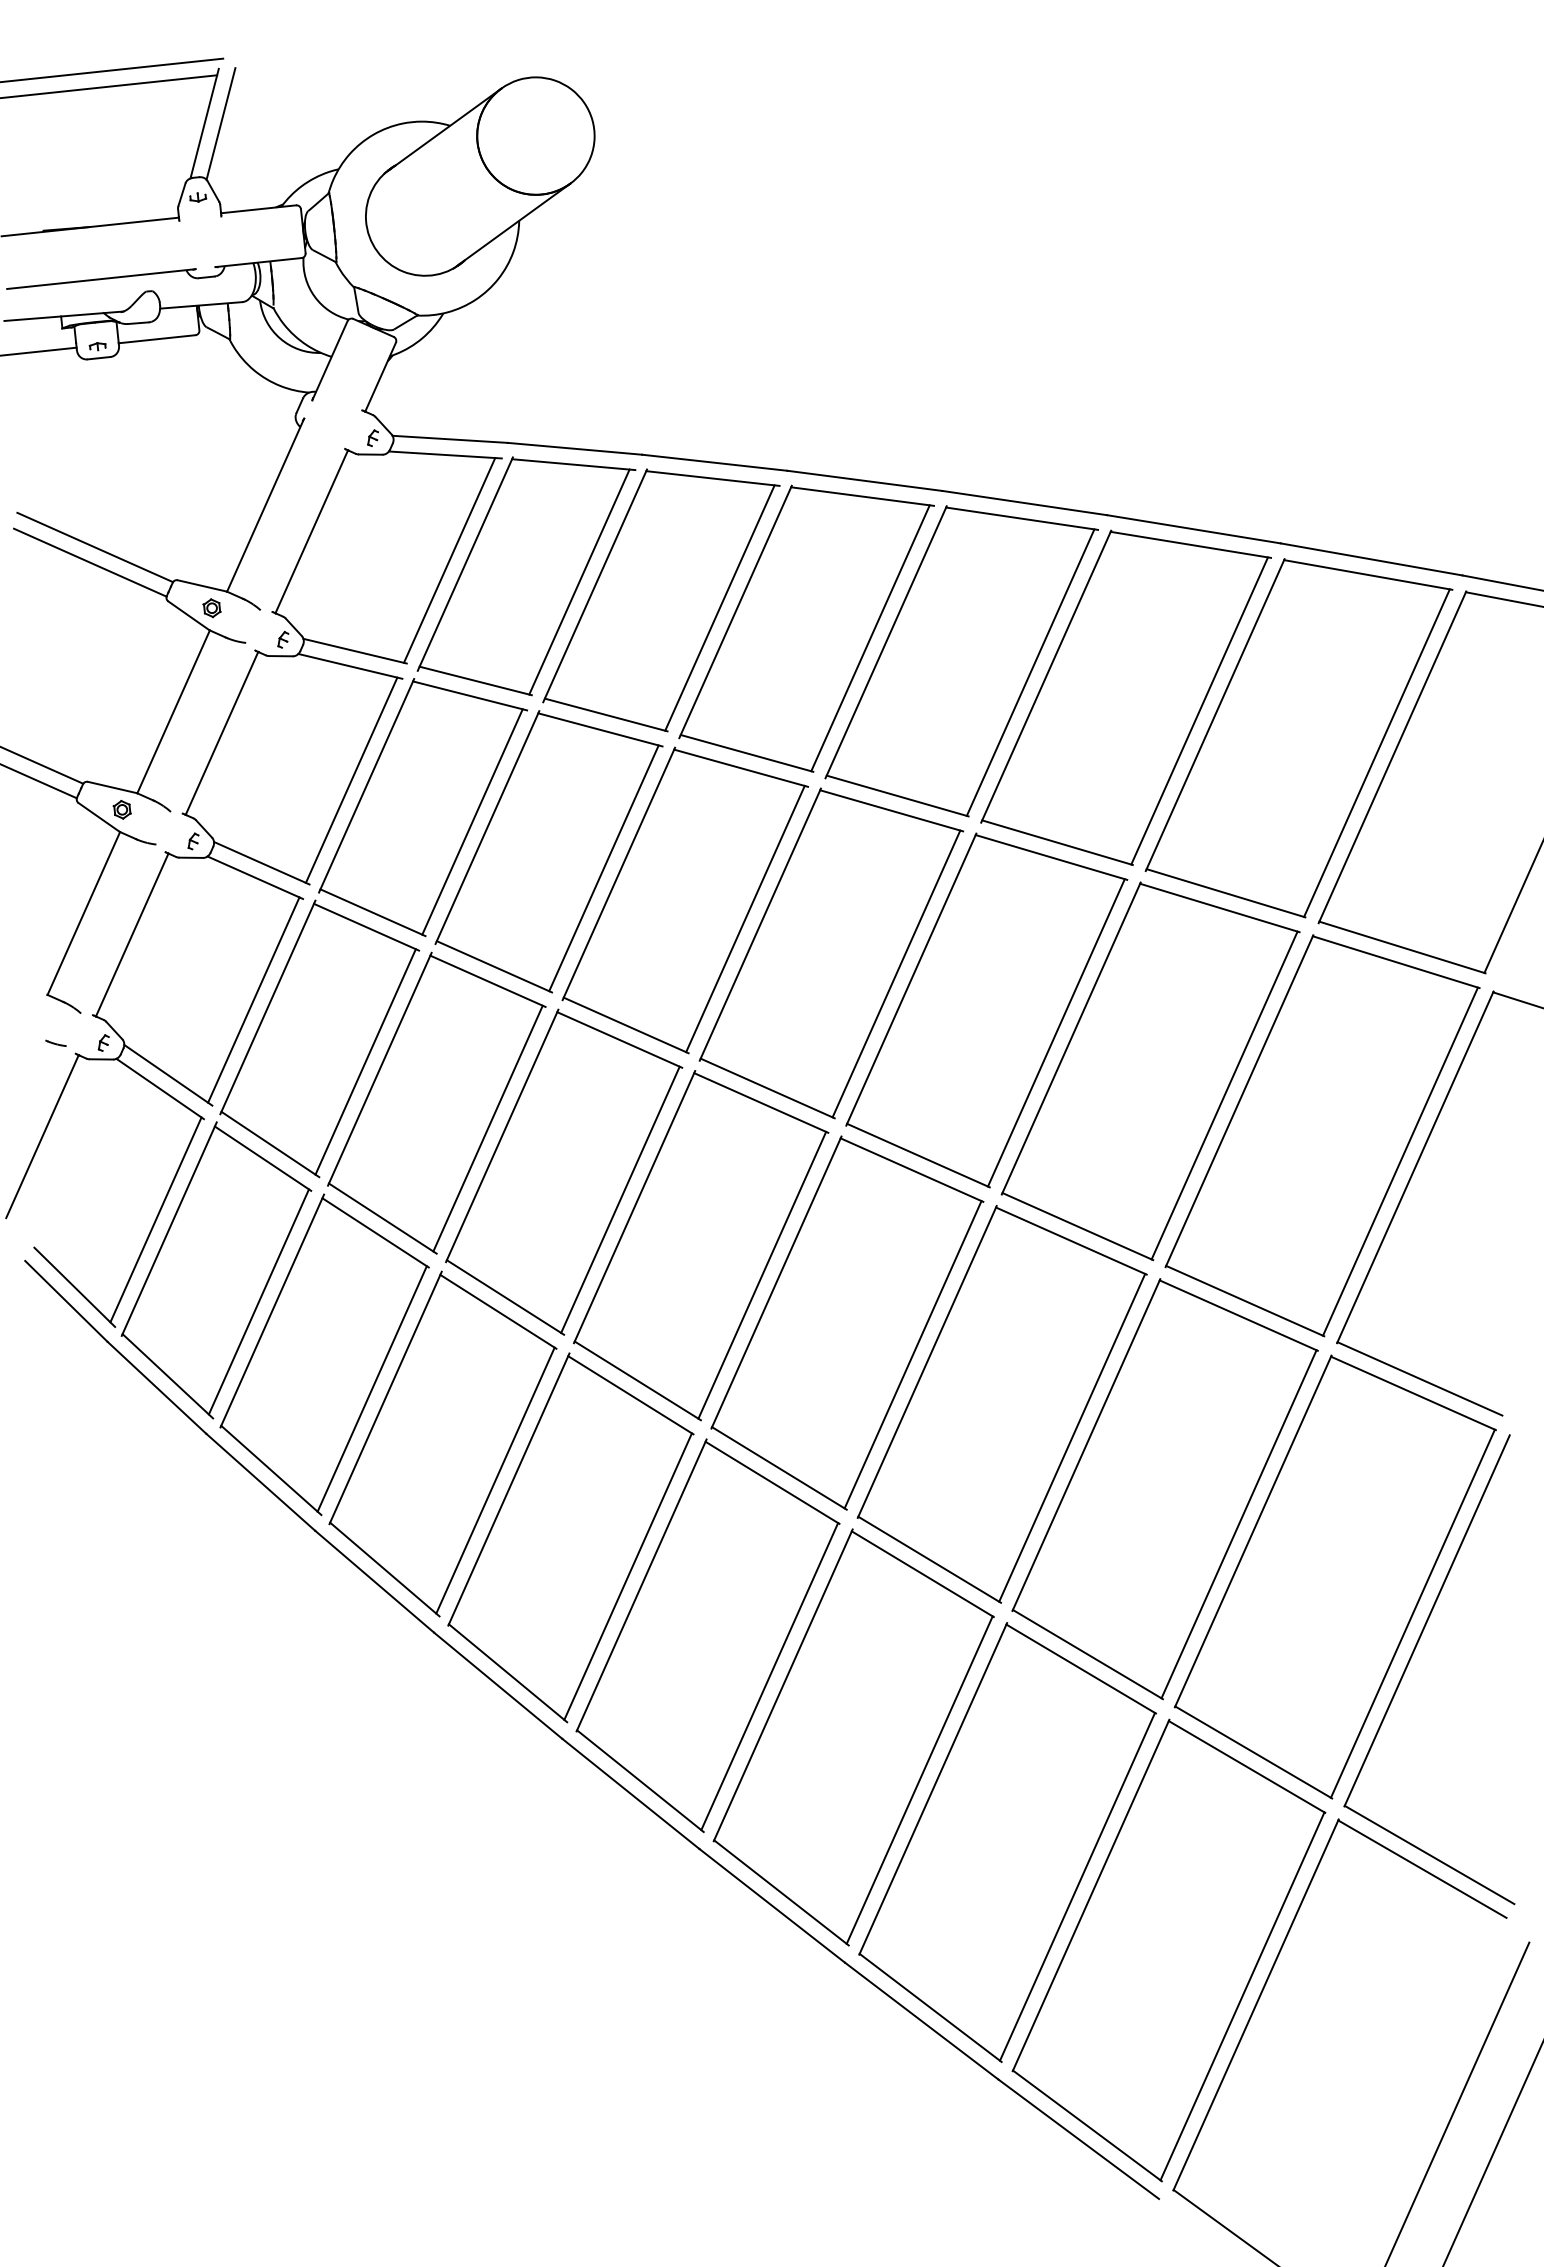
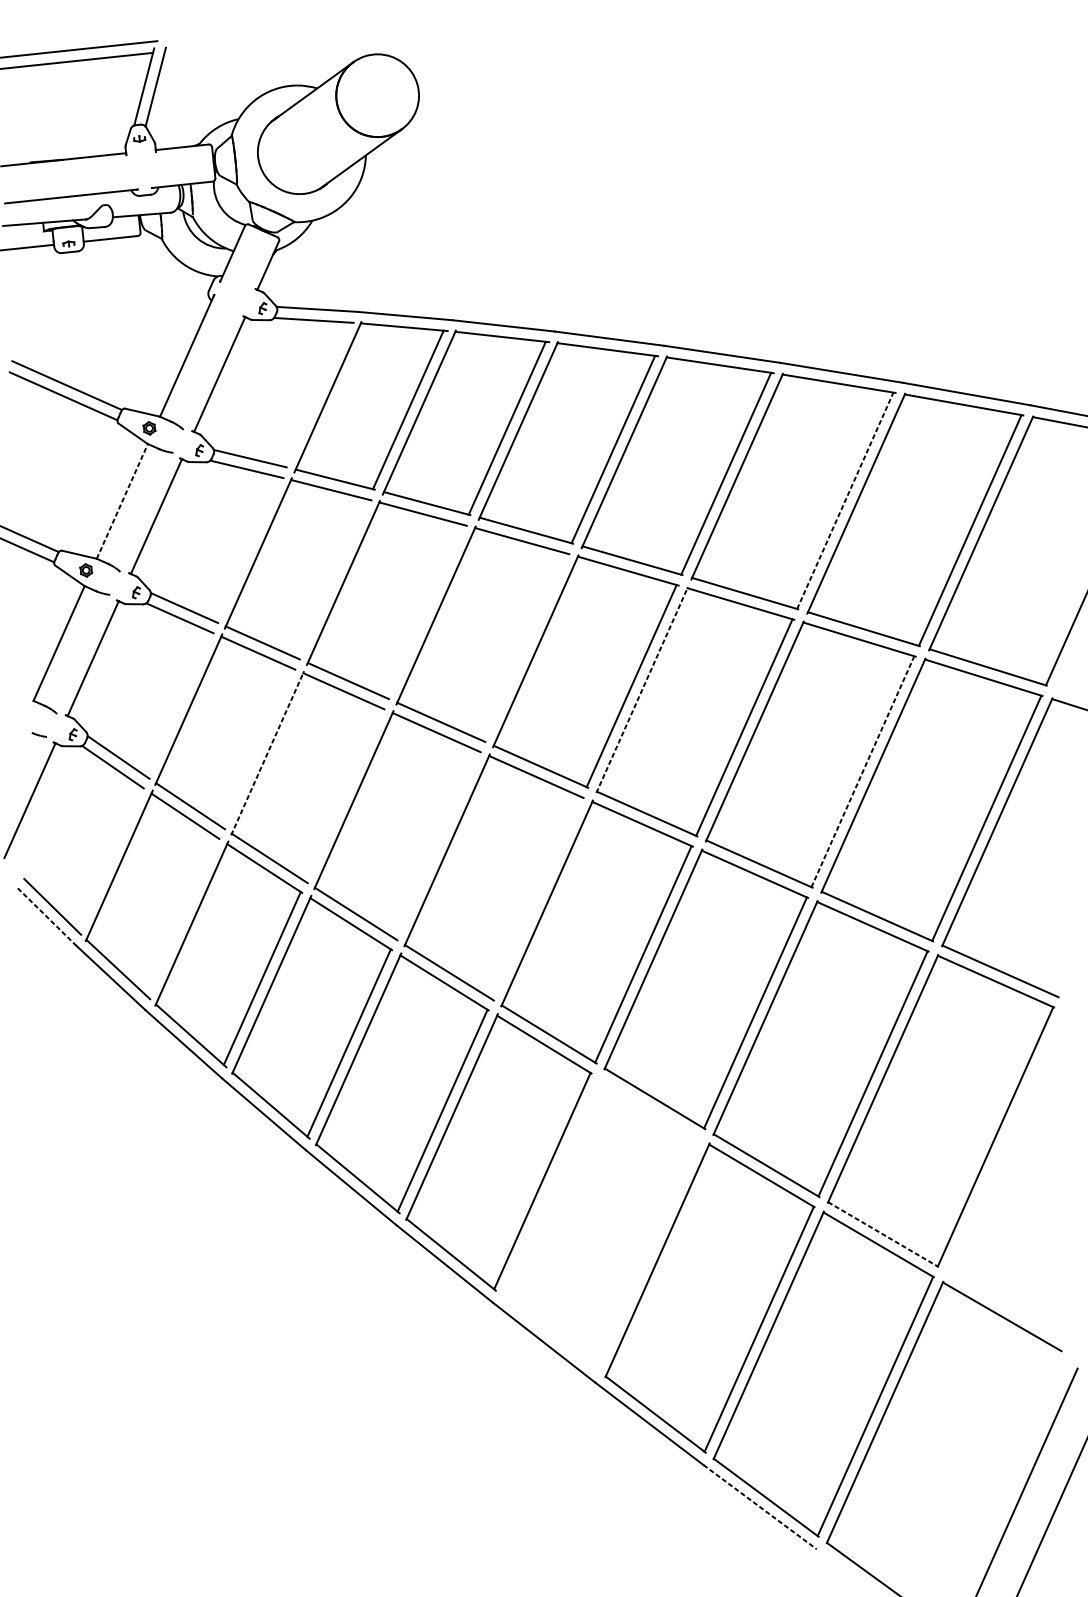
line: (449, 560) -> (316, 394), removed
line: (1199, 710) -> (845, 500), solid -> dashed
line: (173, 711) -> (122, 501), solid -> dashed
line: (351, 779) -> (247, 549), removed
line: (472, 821) -> (332, 578), removed
line: (603, 868) -> (425, 611), removed
line: (745, 918) -> (525, 647), removed
line: (911, 979) -> (642, 689), solid -> dashed
line: (253, 999) -> (178, 704), removed
line: (365, 1061) -> (257, 747), removed
line: (380, 1068) -> (268, 752), solid -> dashed
line: (1224, 1095) -> (862, 771), solid -> dashed
line: (487, 1128) -> (343, 794), removed
line: (620, 1199) -> (437, 845), removed
line: (155, 1219) -> (109, 859), removed
line: (762, 1274) -> (537, 897), removed
line: (66, 1301) -> (46, 916), solid -> dashed
line: (258, 1301) -> (182, 916), removed
part: (1410, 1661) -> (993, 1170), removed
part: (853, 1737) -> (601, 1224), removed
line: (1253, 1752) -> (883, 1234), solid -> dashed
line: (1079, 2139) -> (760, 1507), solid -> dashed

